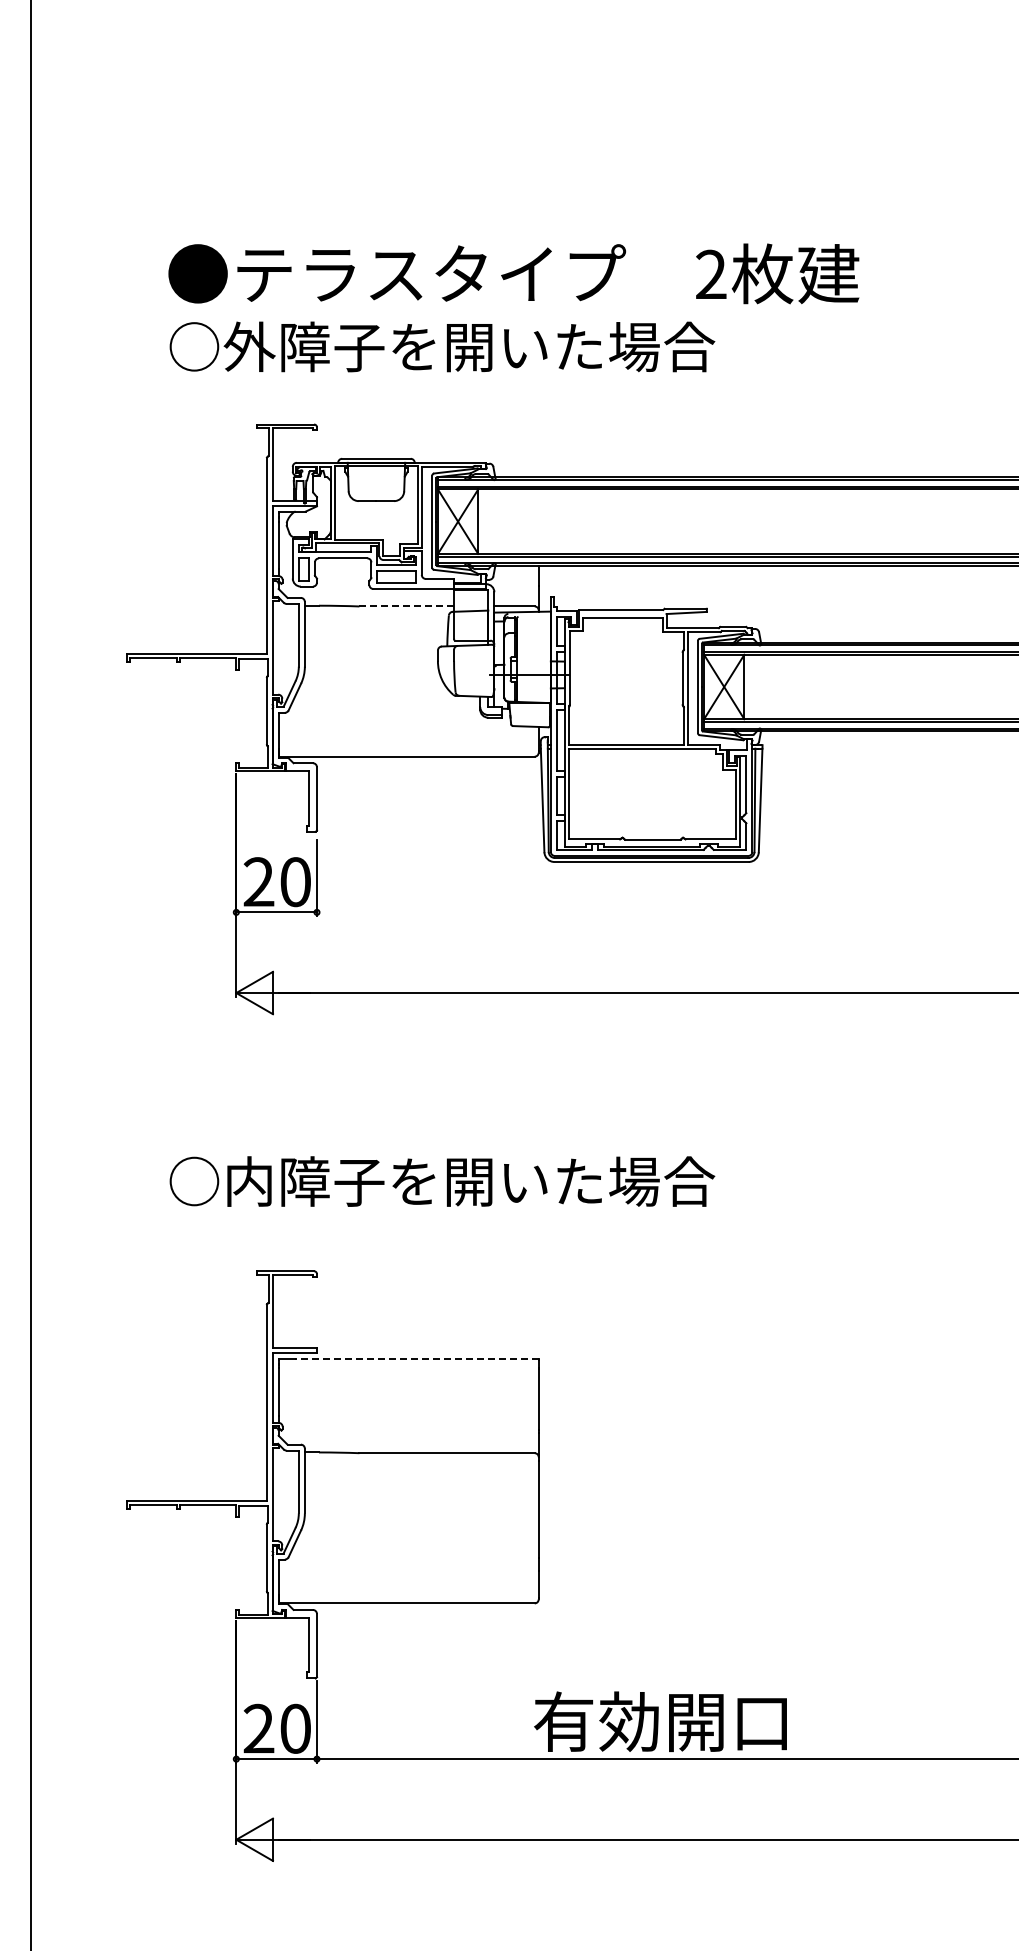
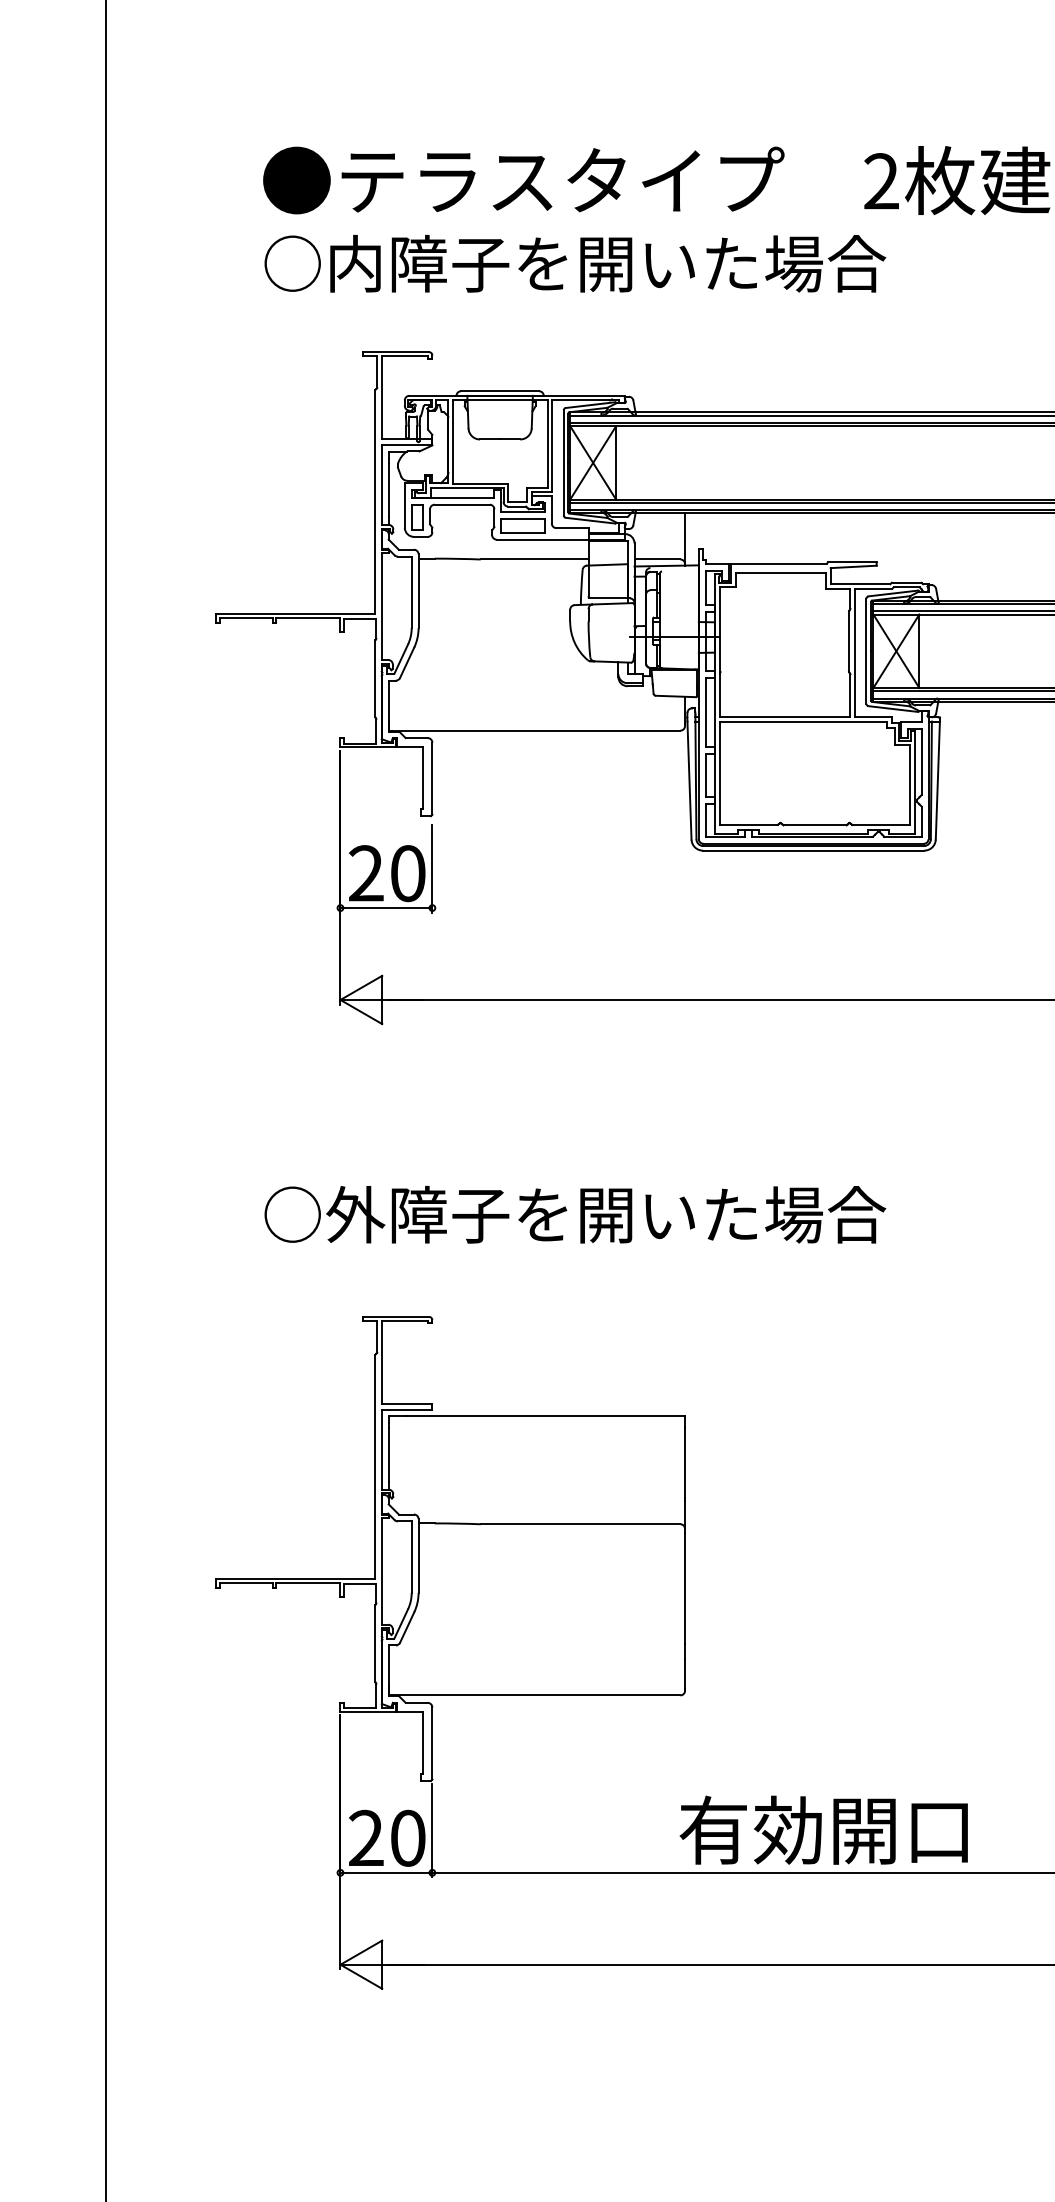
text: (249, 346) -> (355, 263), ○外障子を開いた場合 -> ○内障子を開いた場合
line: (407, 606) -> (535, 559), dashed -> solid
text: (249, 1181) -> (355, 1214), ○内障子を開いた場合 -> ○外障子を開いた場合
line: (416, 1358) -> (545, 1416), dashed -> solid

